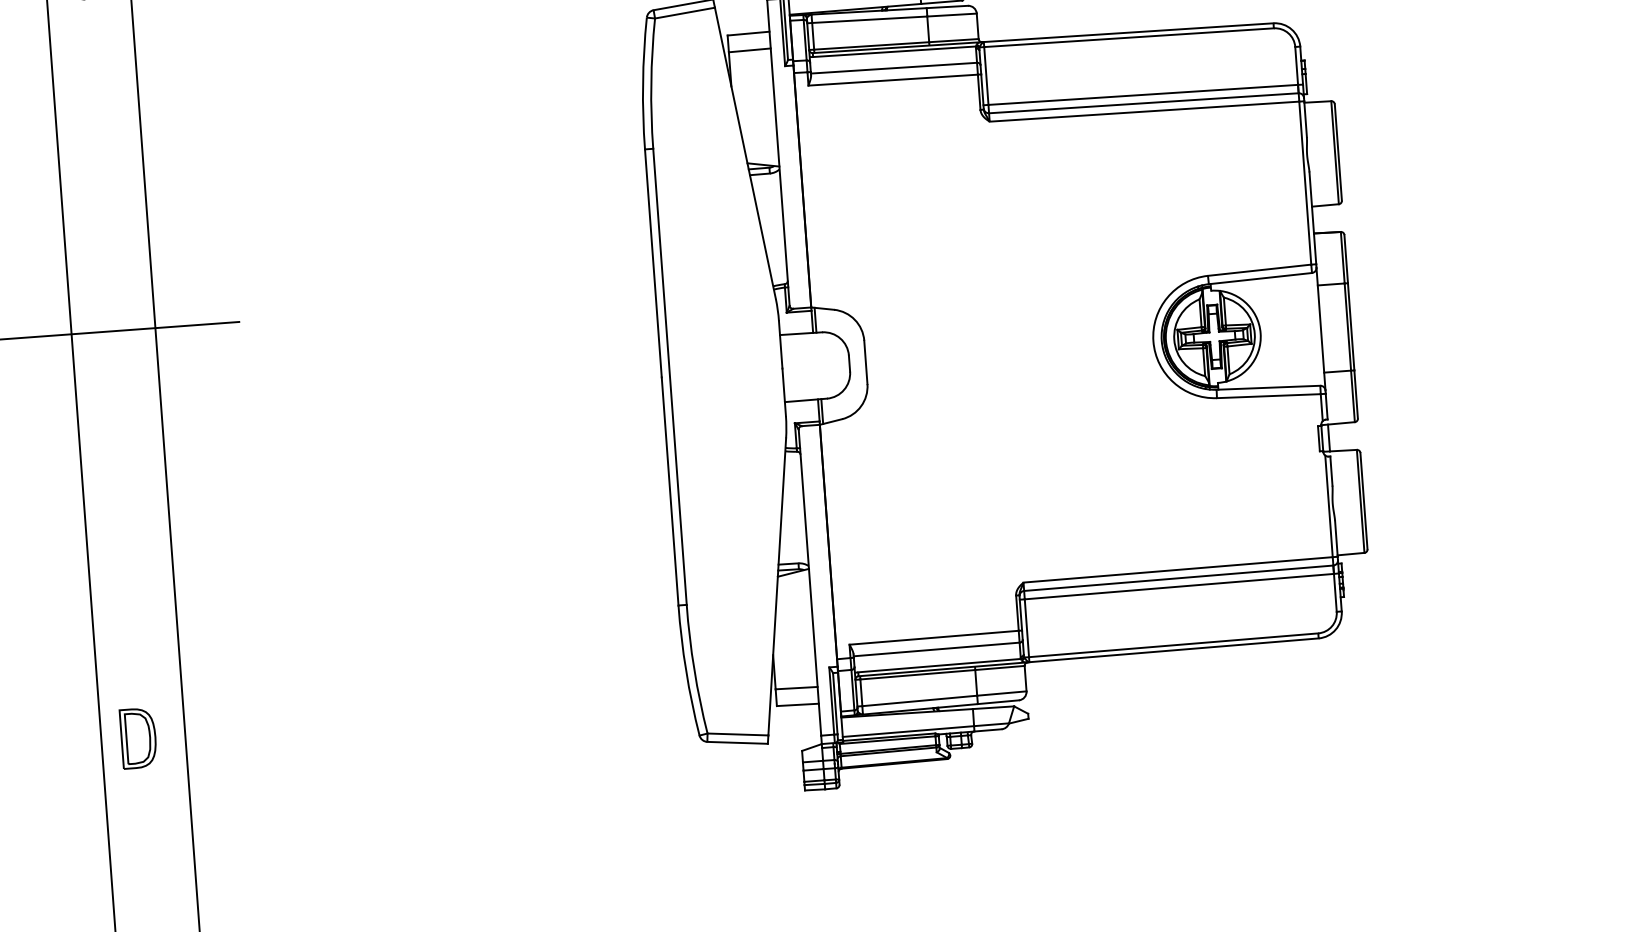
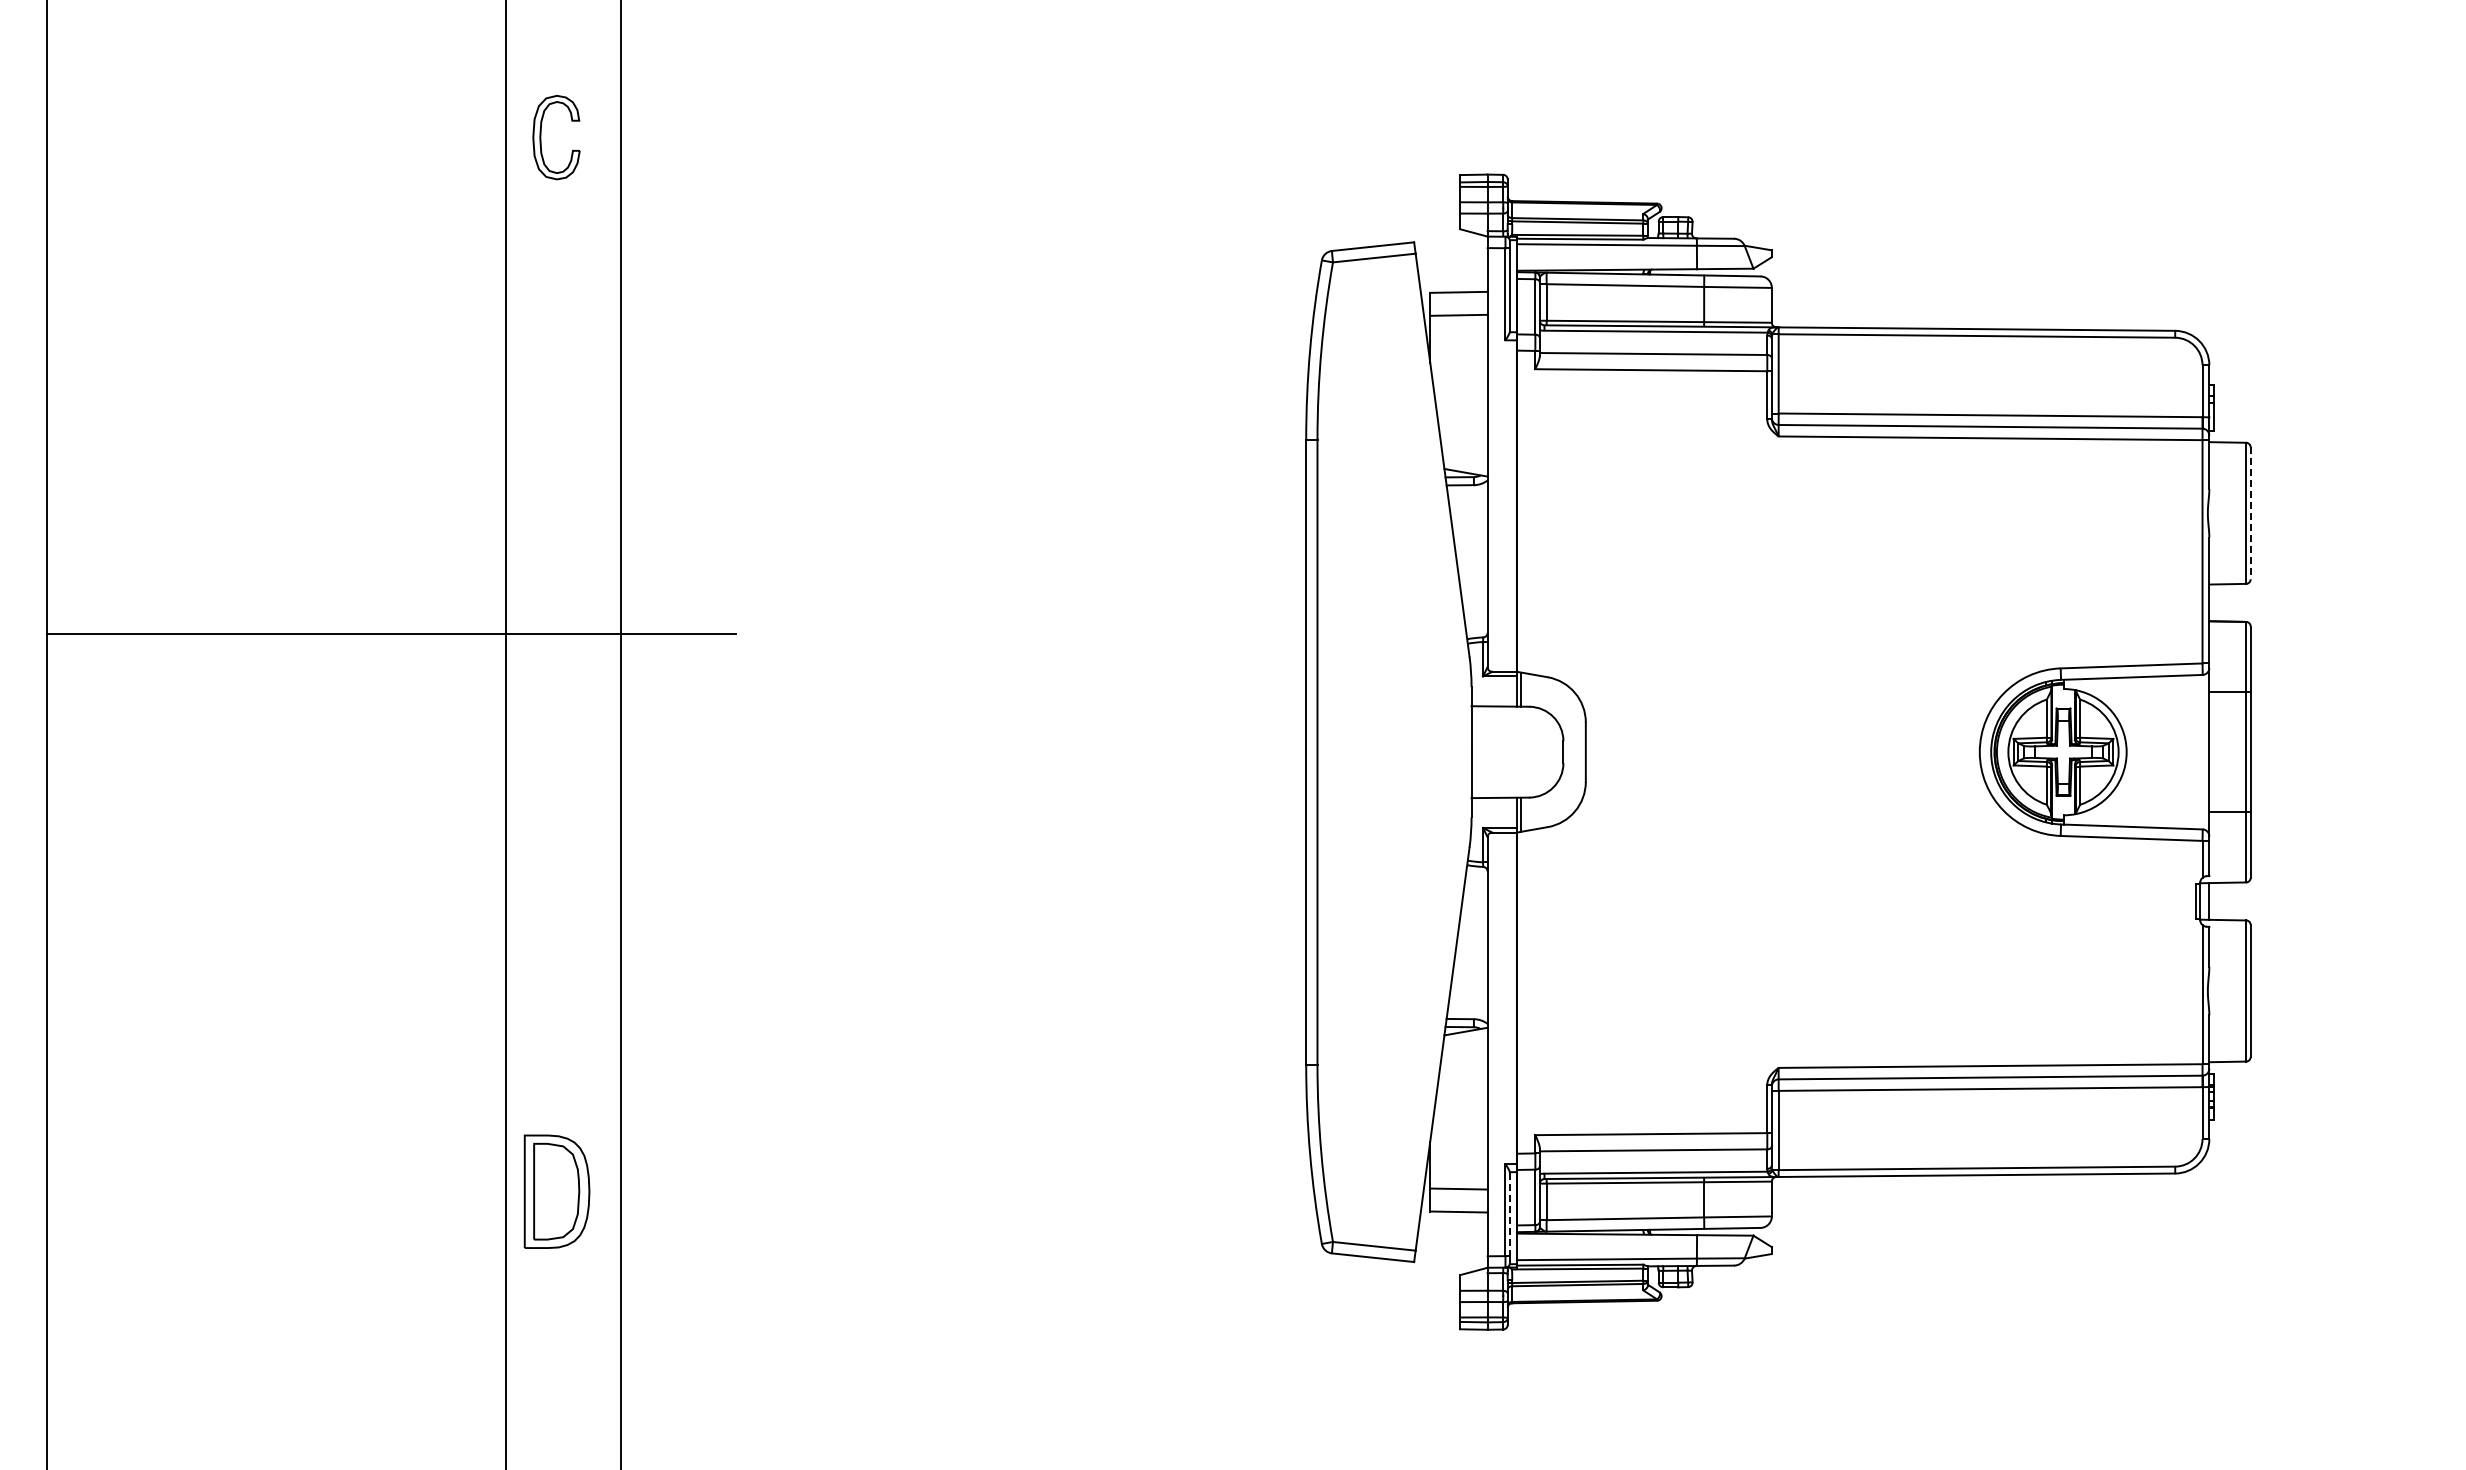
line: (1338, 152) -> (2250, 513), solid -> dashed
line: (835, 704) -> (1510, 1215), solid -> dashed
part: (138, 738) -> (557, 1191), size x1.4

